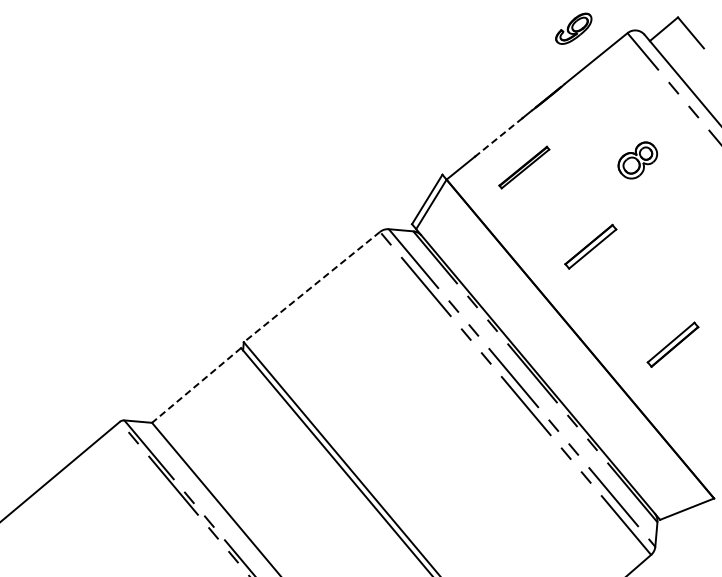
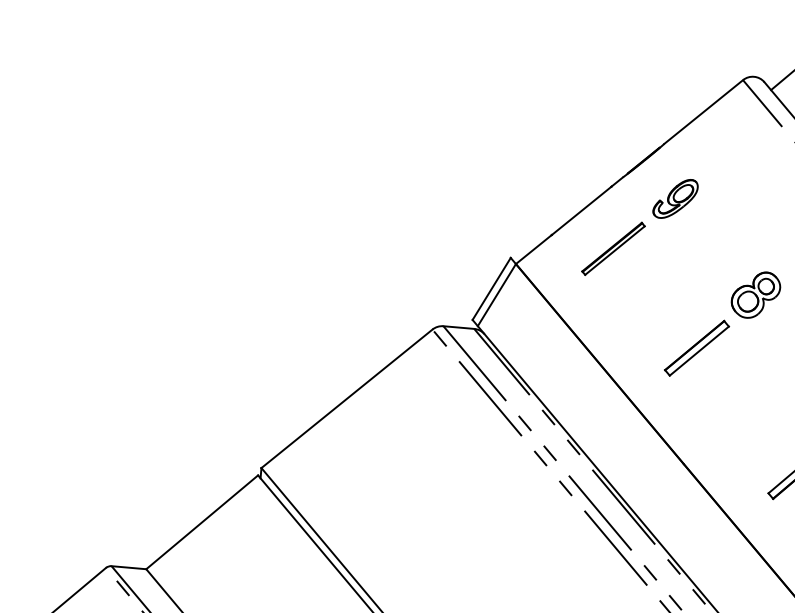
part: (573, 28) -> (675, 198), moved
line: (498, 137) -> (581, 211), dashed -> solid
part: (637, 160) -> (755, 295), moved
line: (311, 287) -> (346, 399), dashed -> solid
line: (196, 385) -> (202, 522), dashed -> solid

